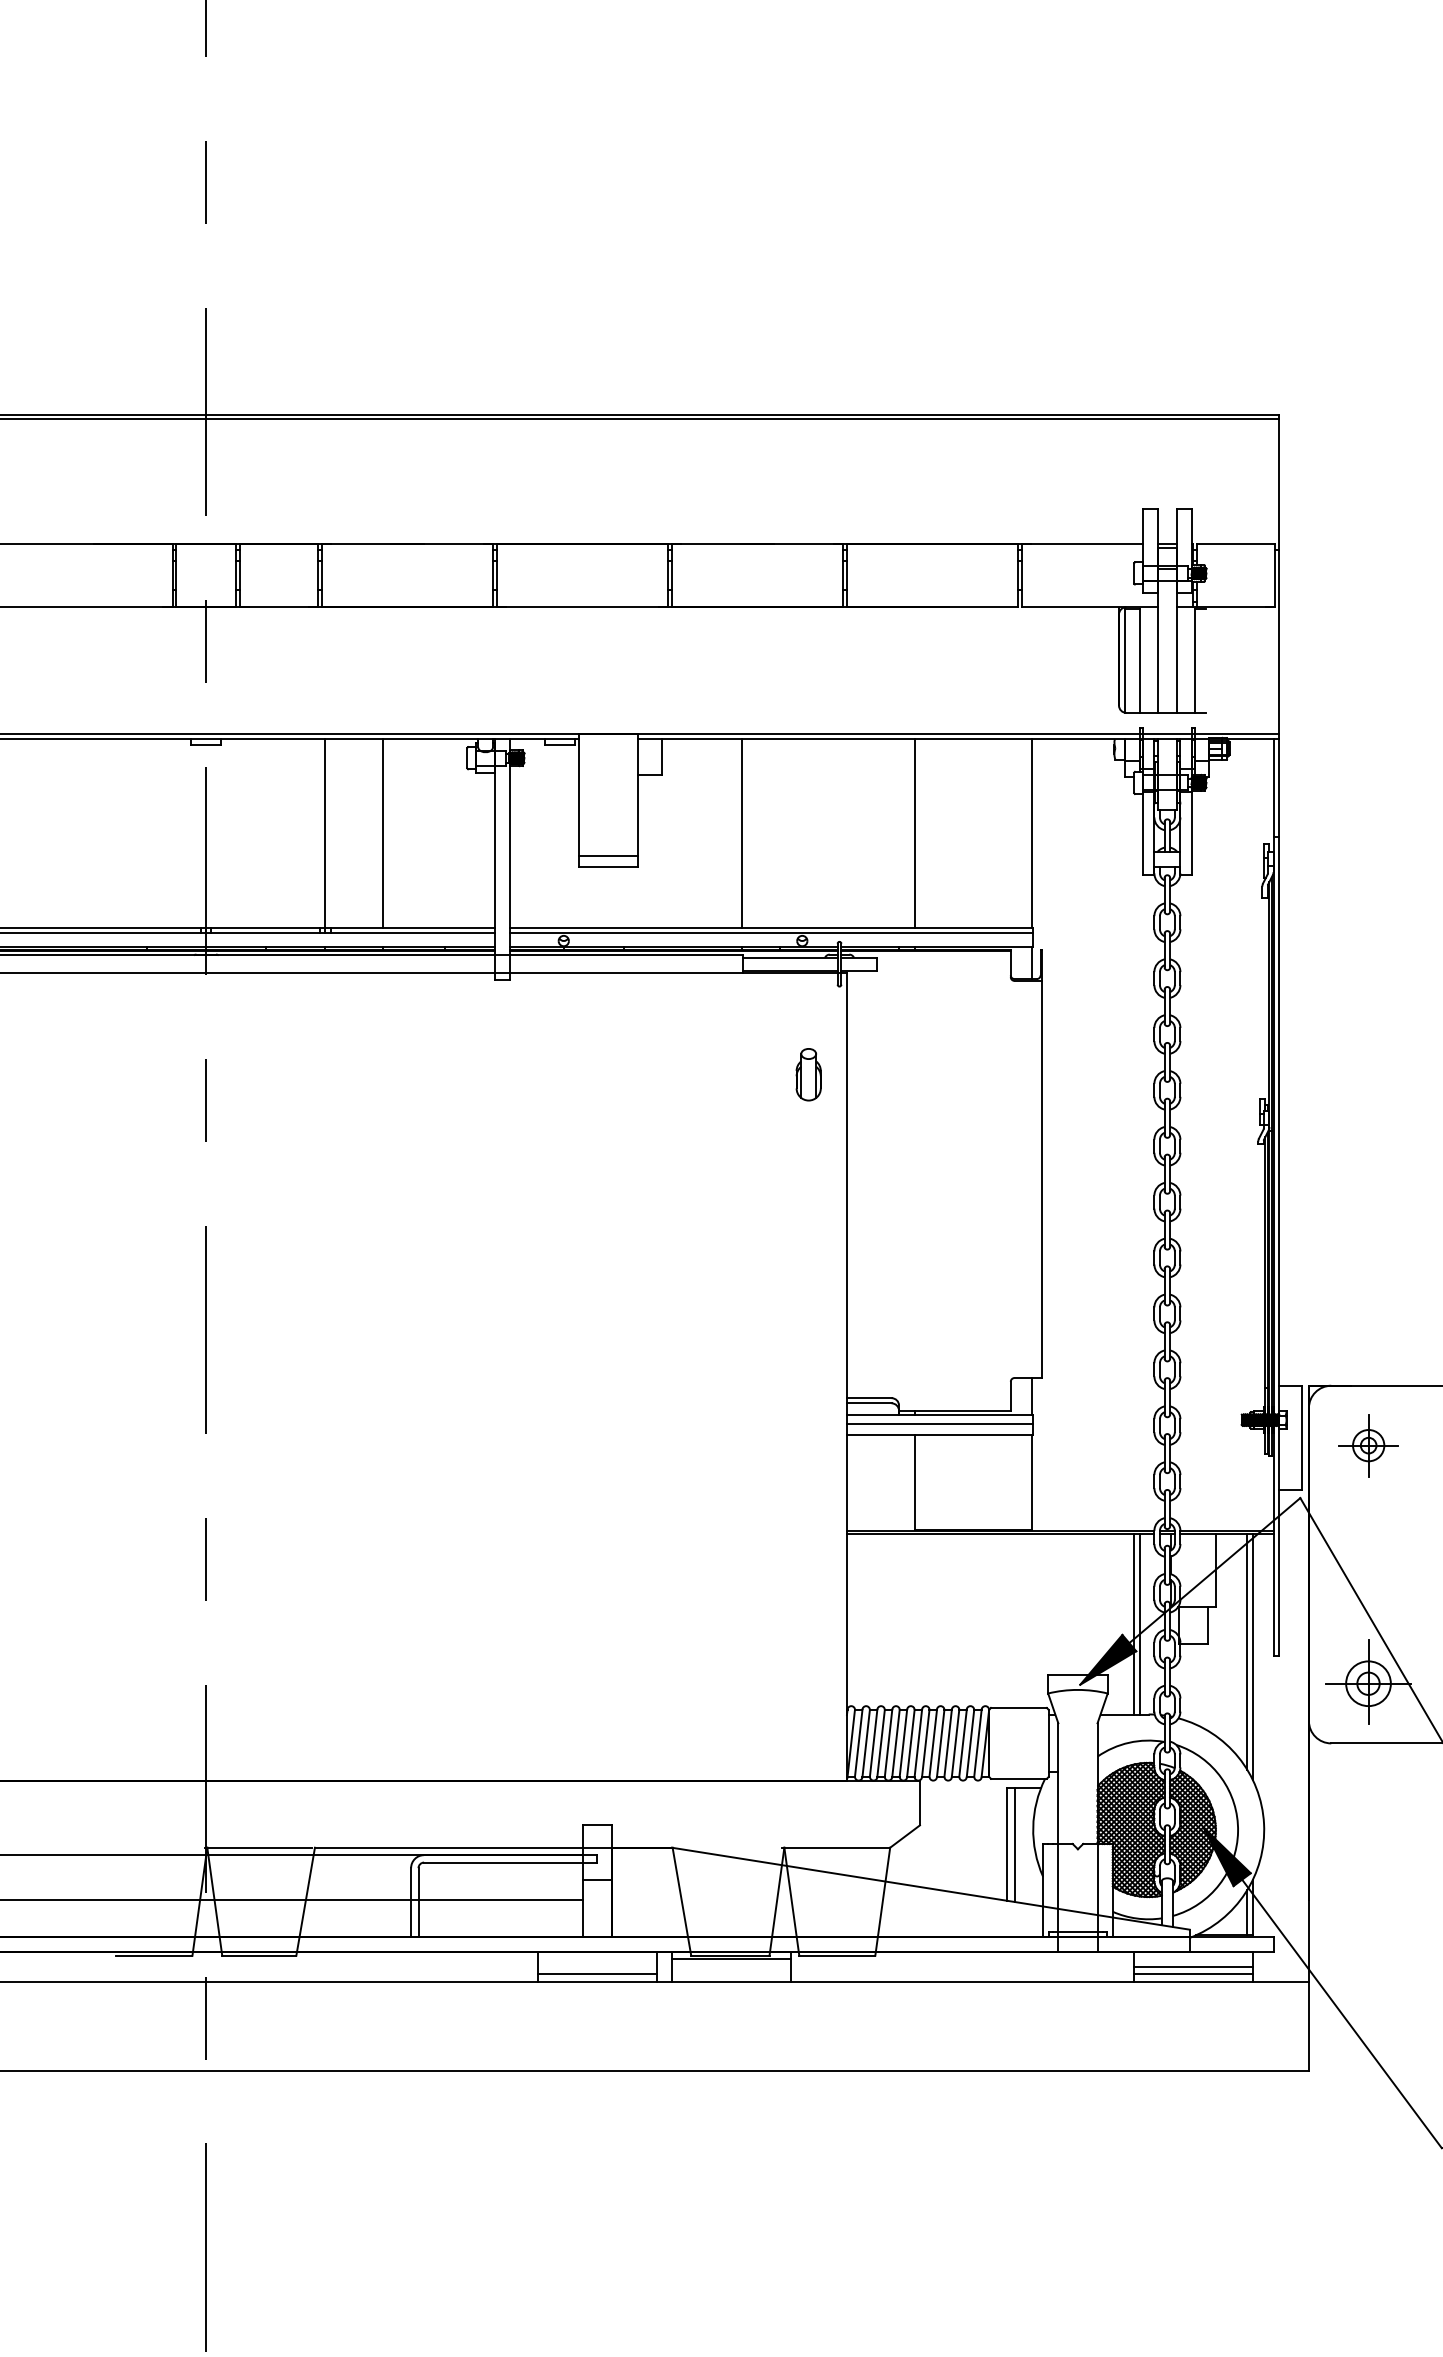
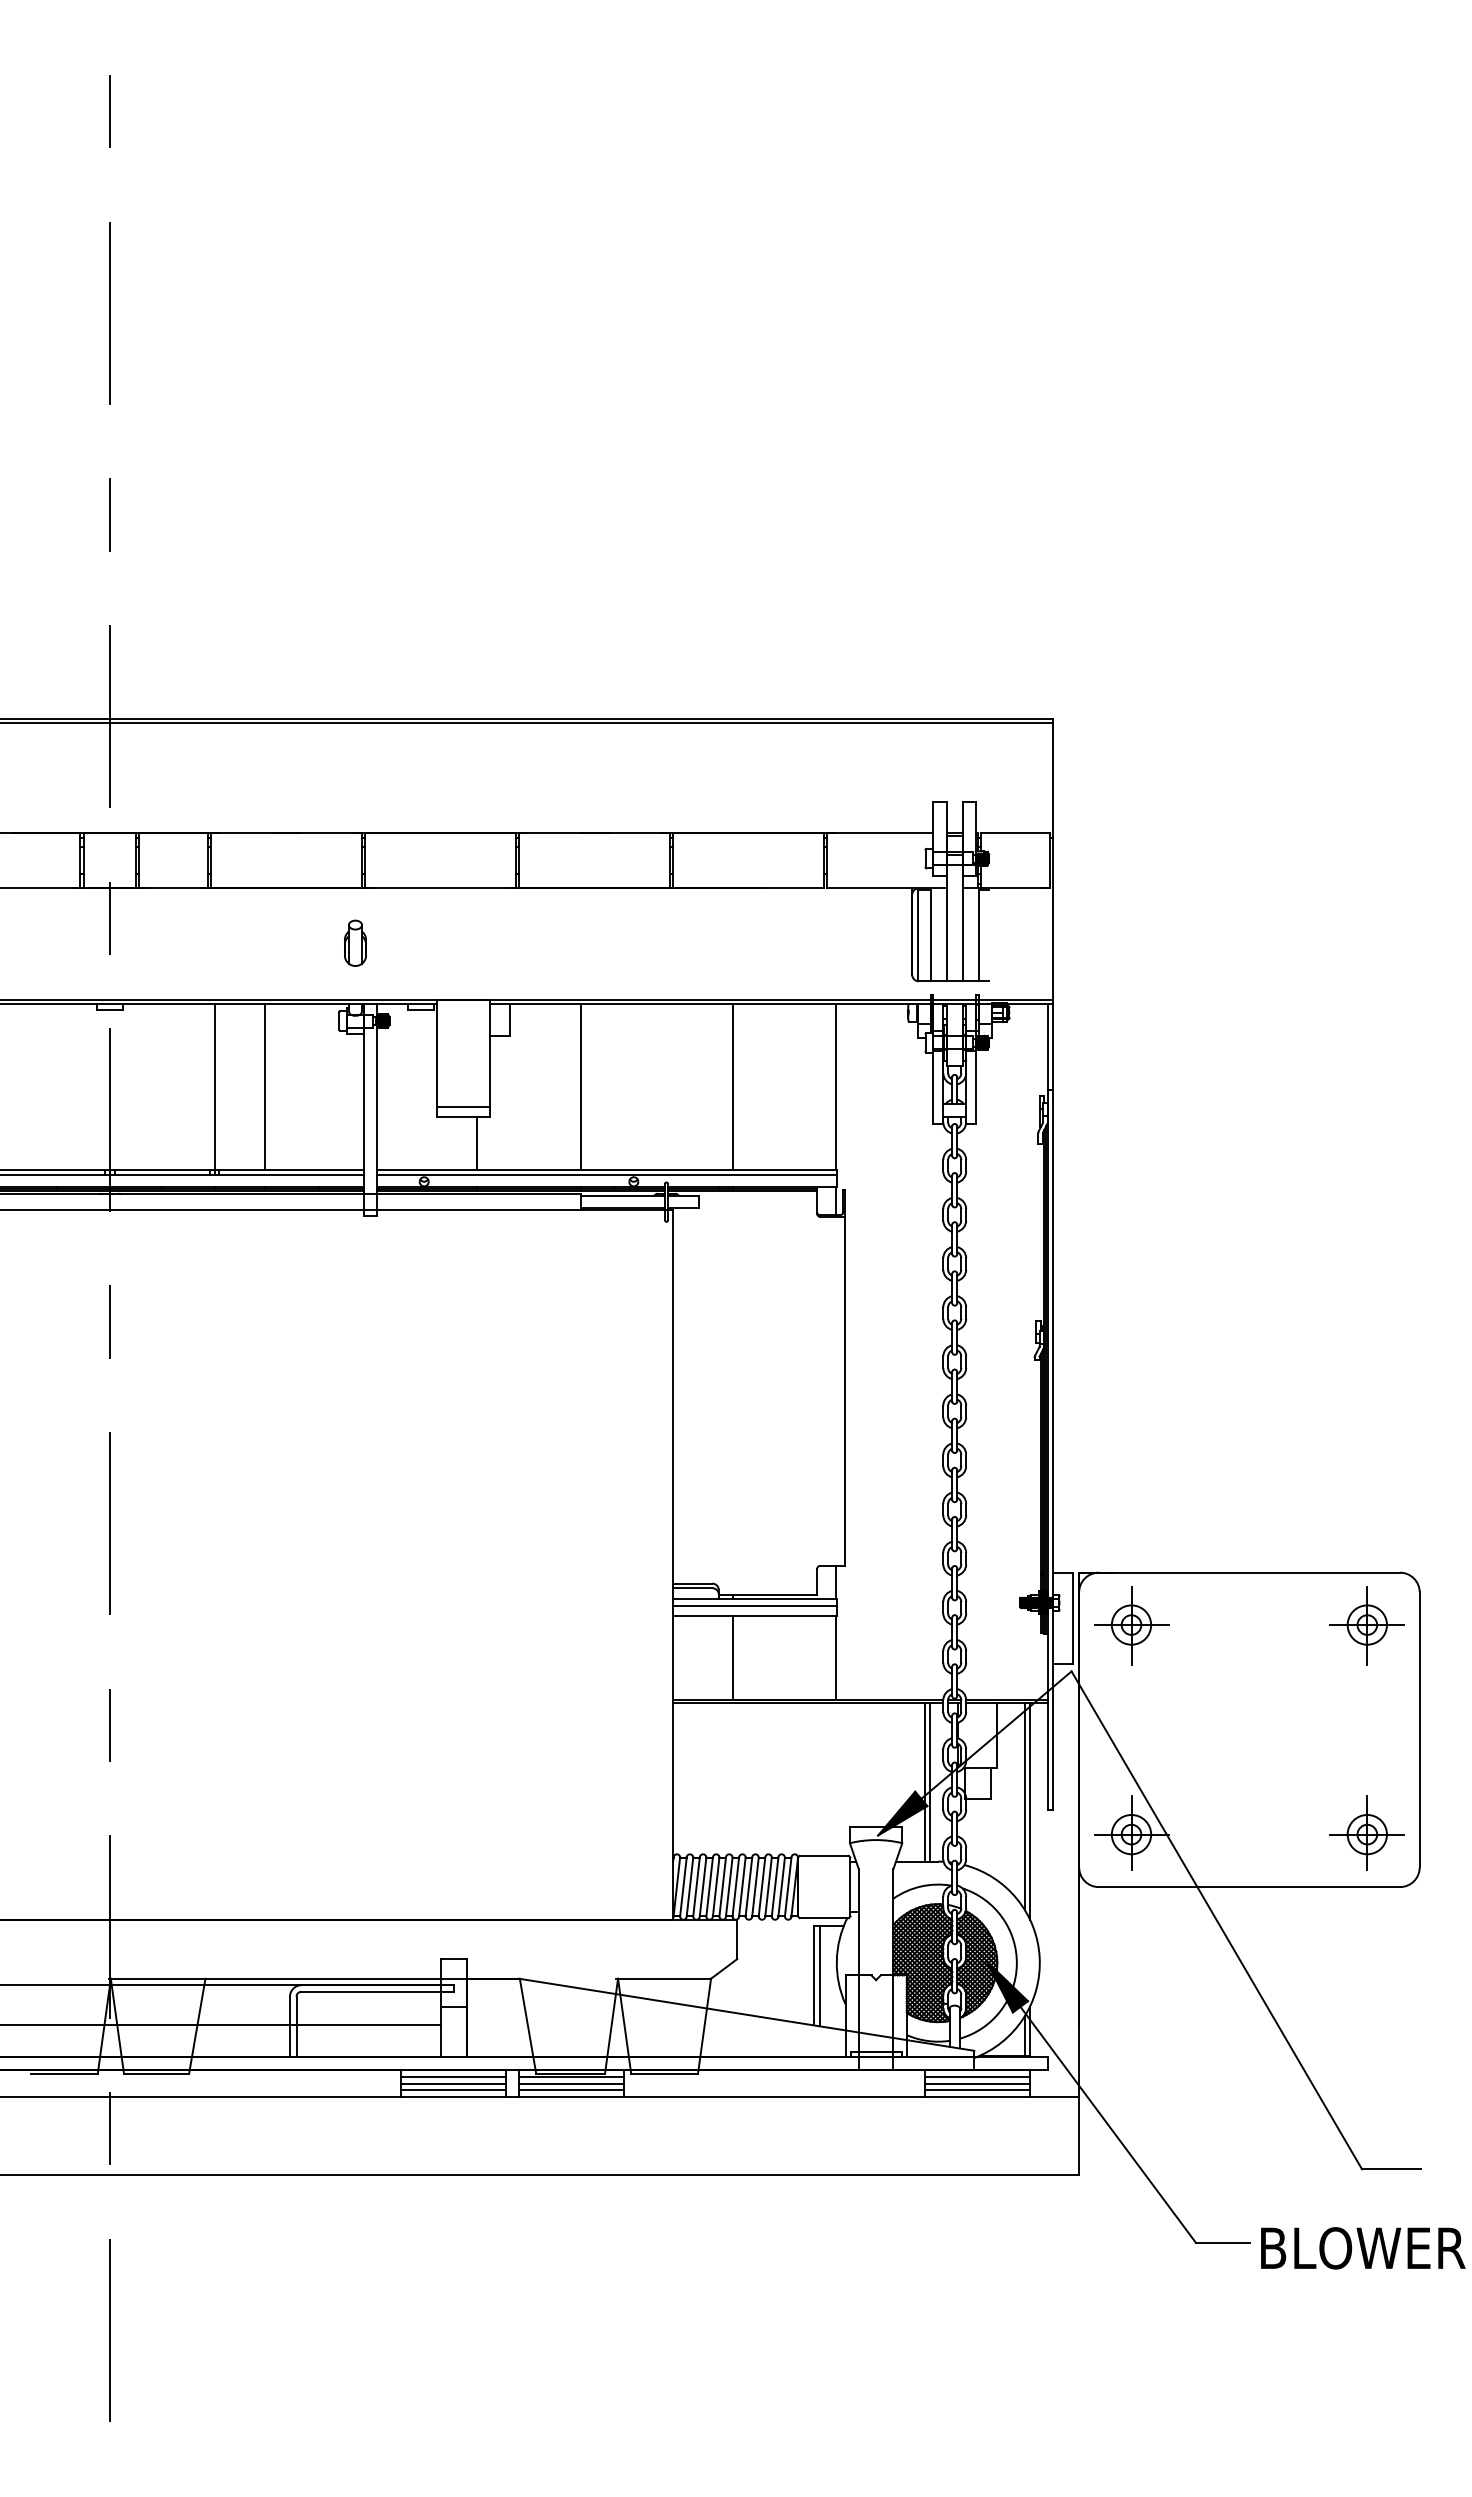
line: (624, 897) -> (477, 1143), added
part: (808, 1073) -> (355, 942), moved
part: (1368, 1445) -> (1131, 1625), size x1.43
line: (597, 1958) -> (453, 2076), added
line: (1193, 1958) -> (977, 2076), added
line: (597, 1966) -> (453, 2083), added
line: (731, 1966) -> (571, 2083), added
line: (731, 1974) -> (571, 2090), added

